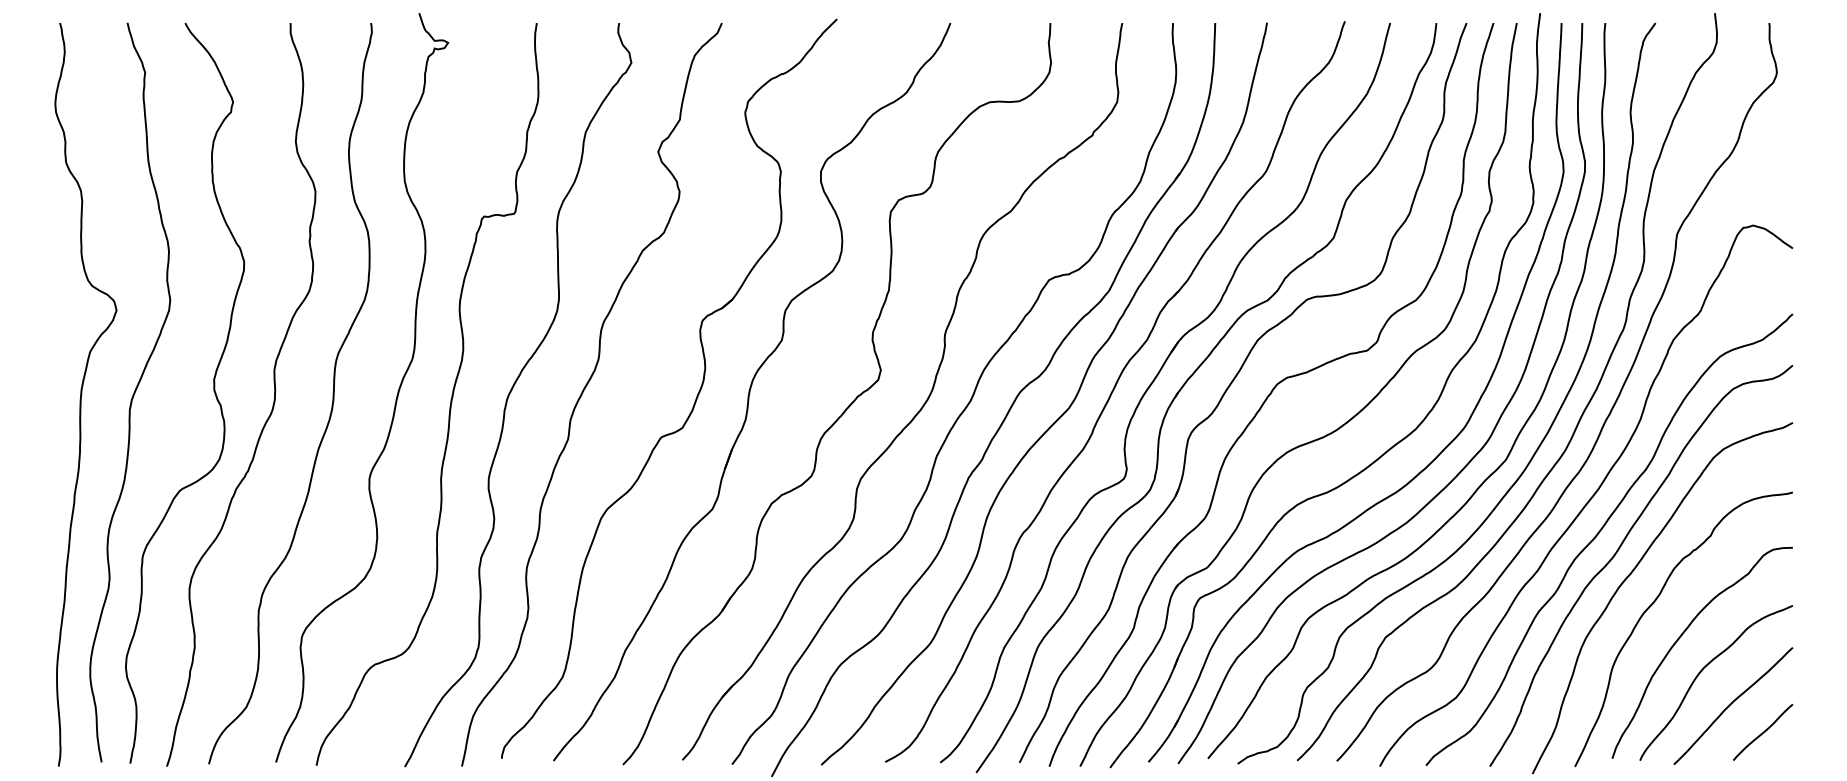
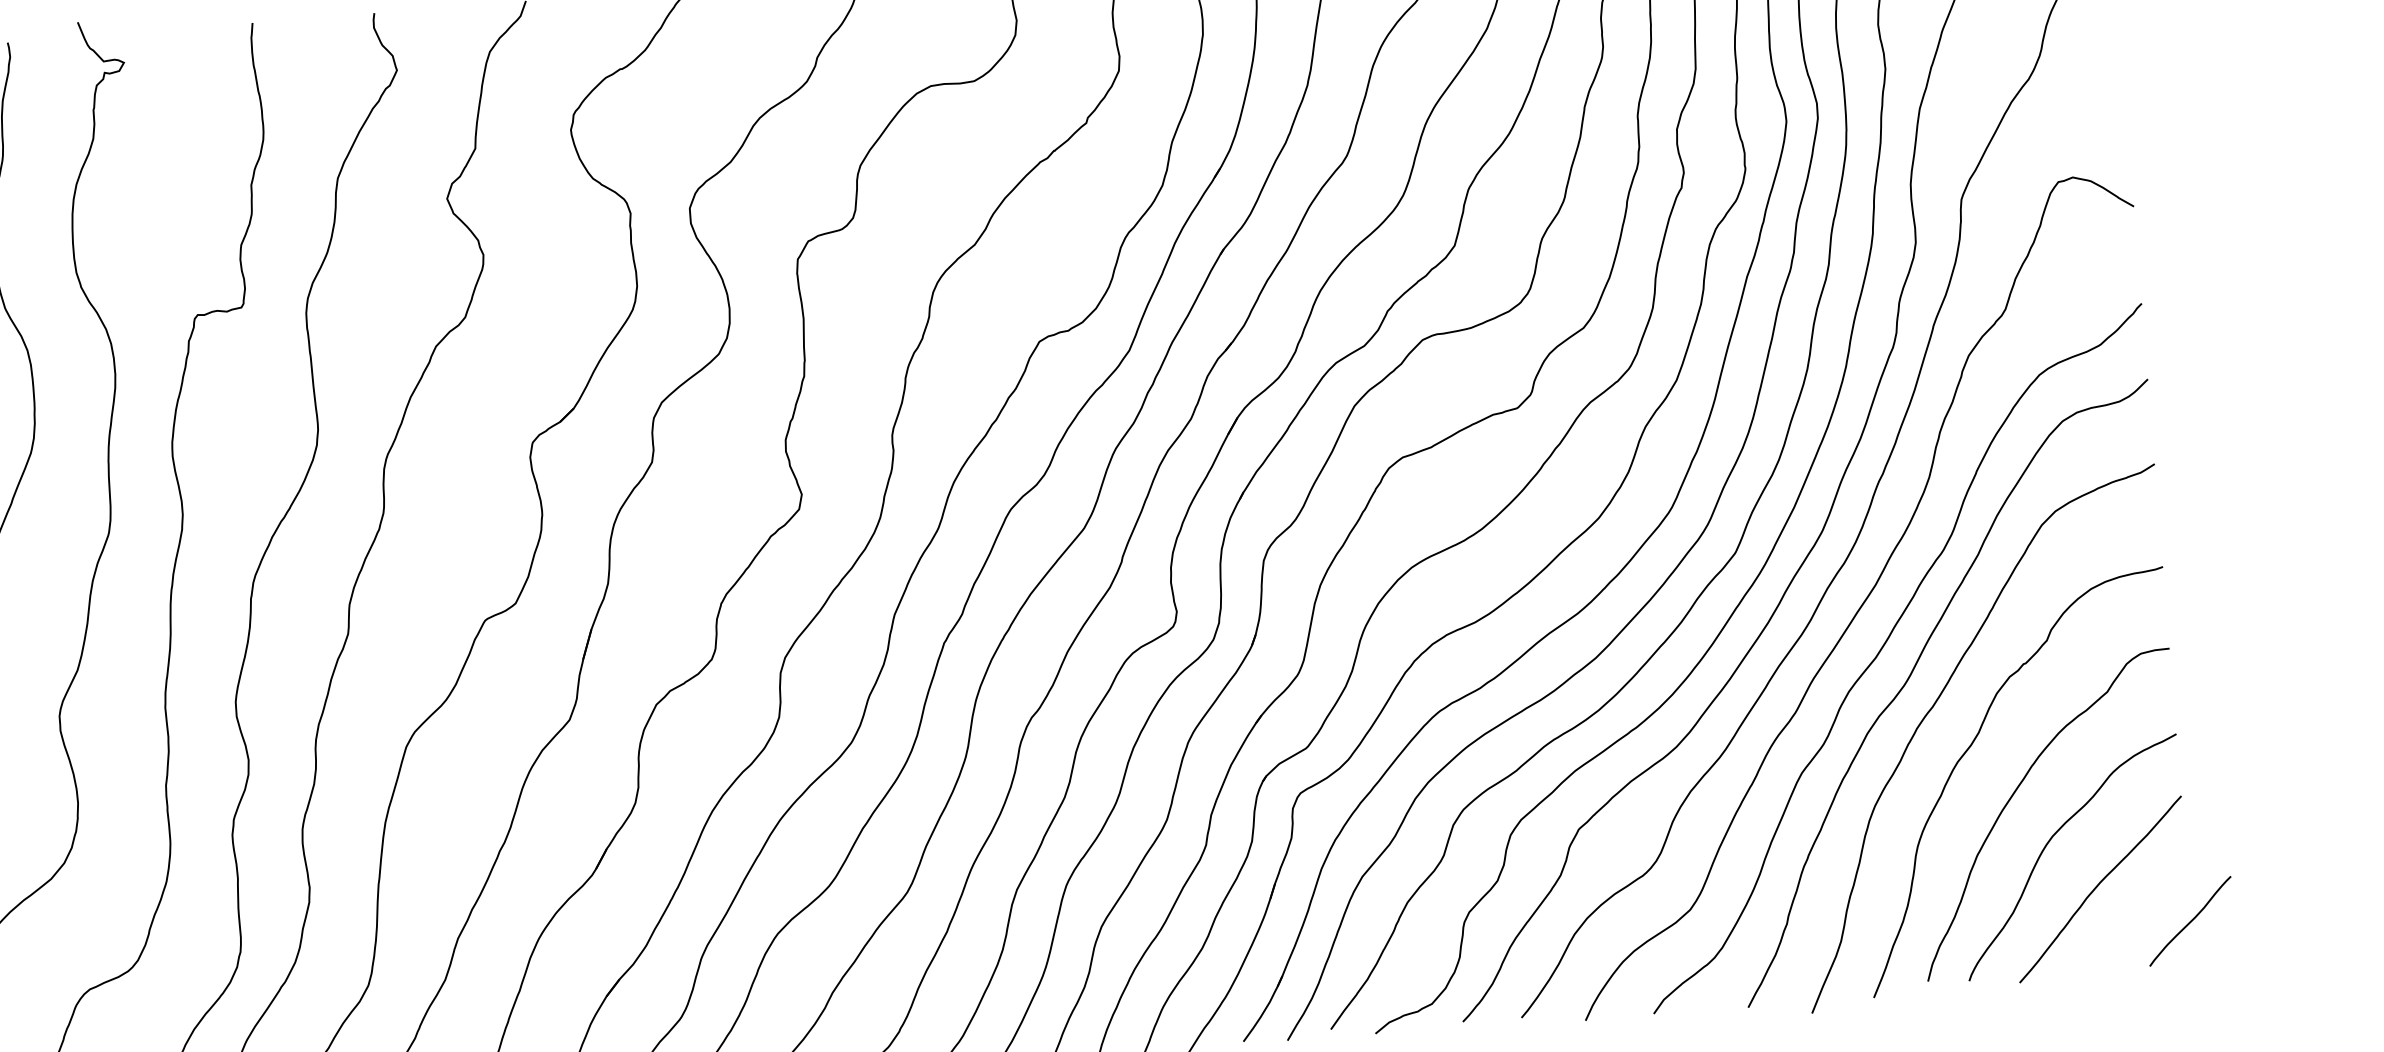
curve: (1763, 732) -> (2190, 921), moved

